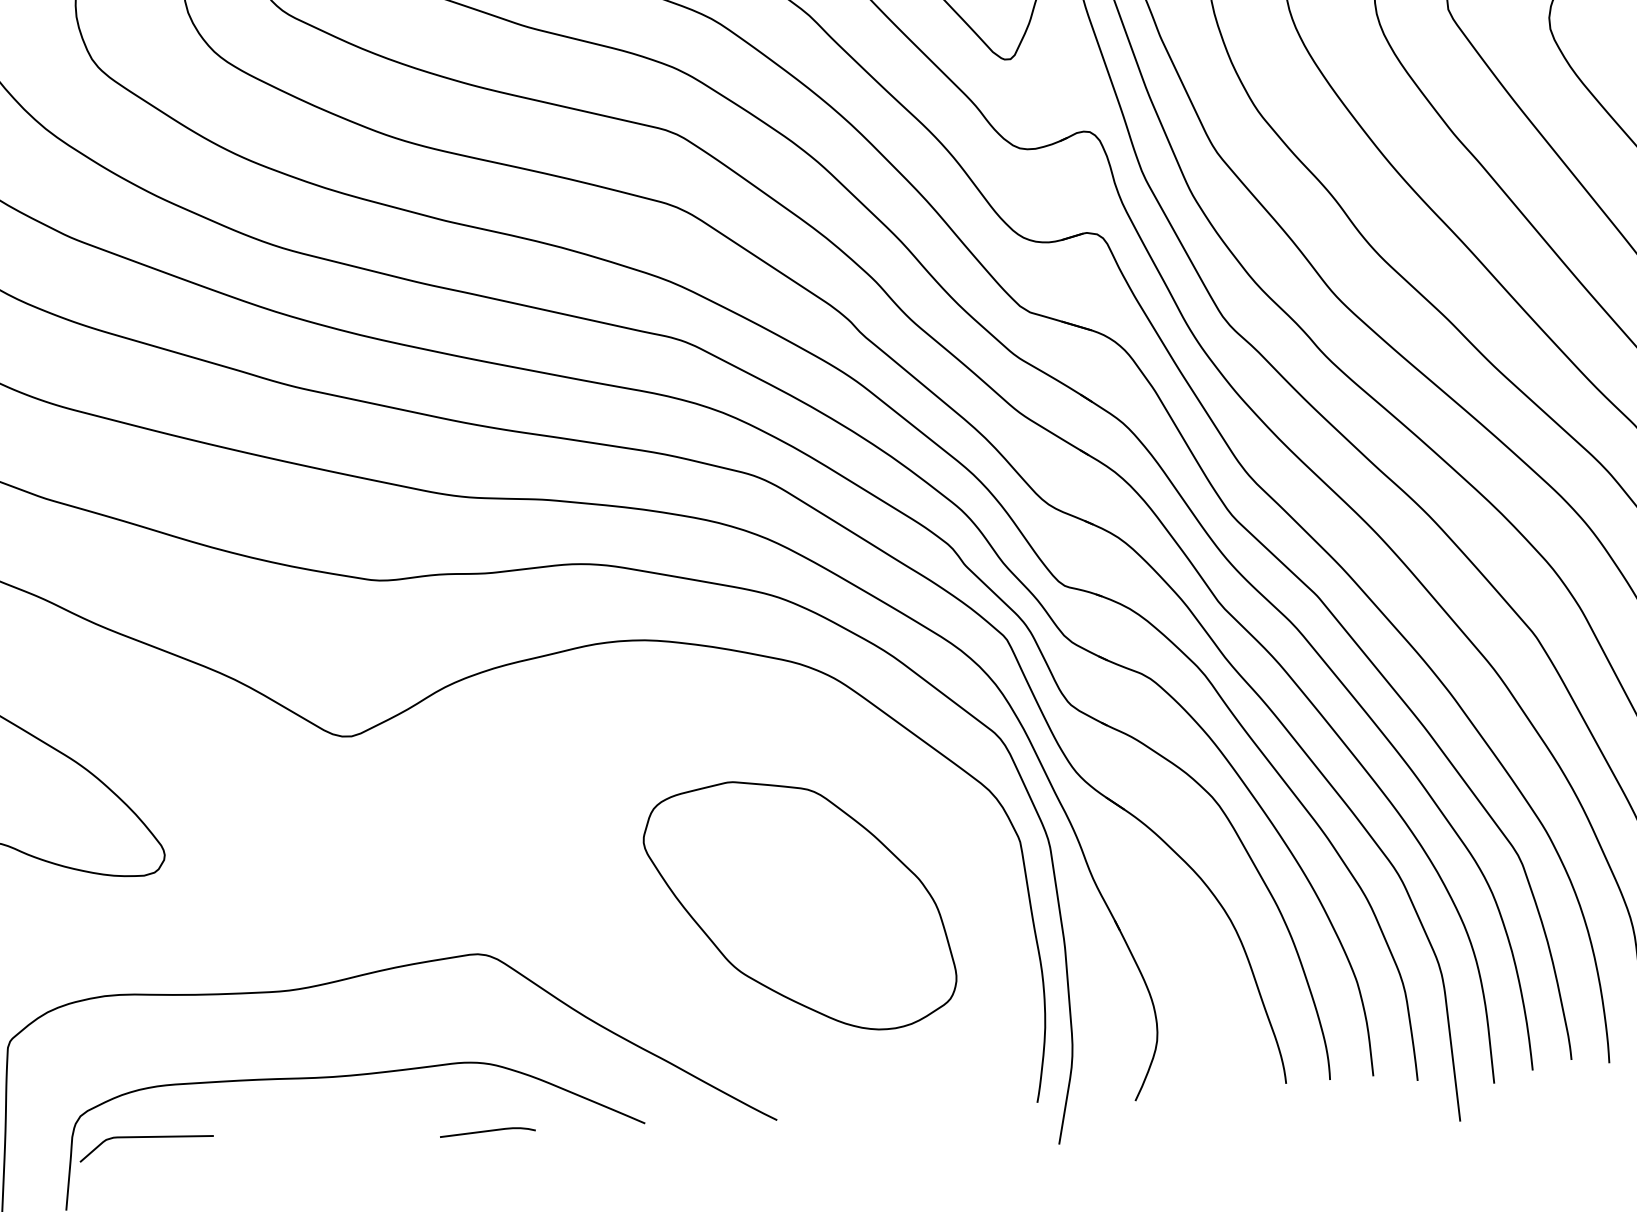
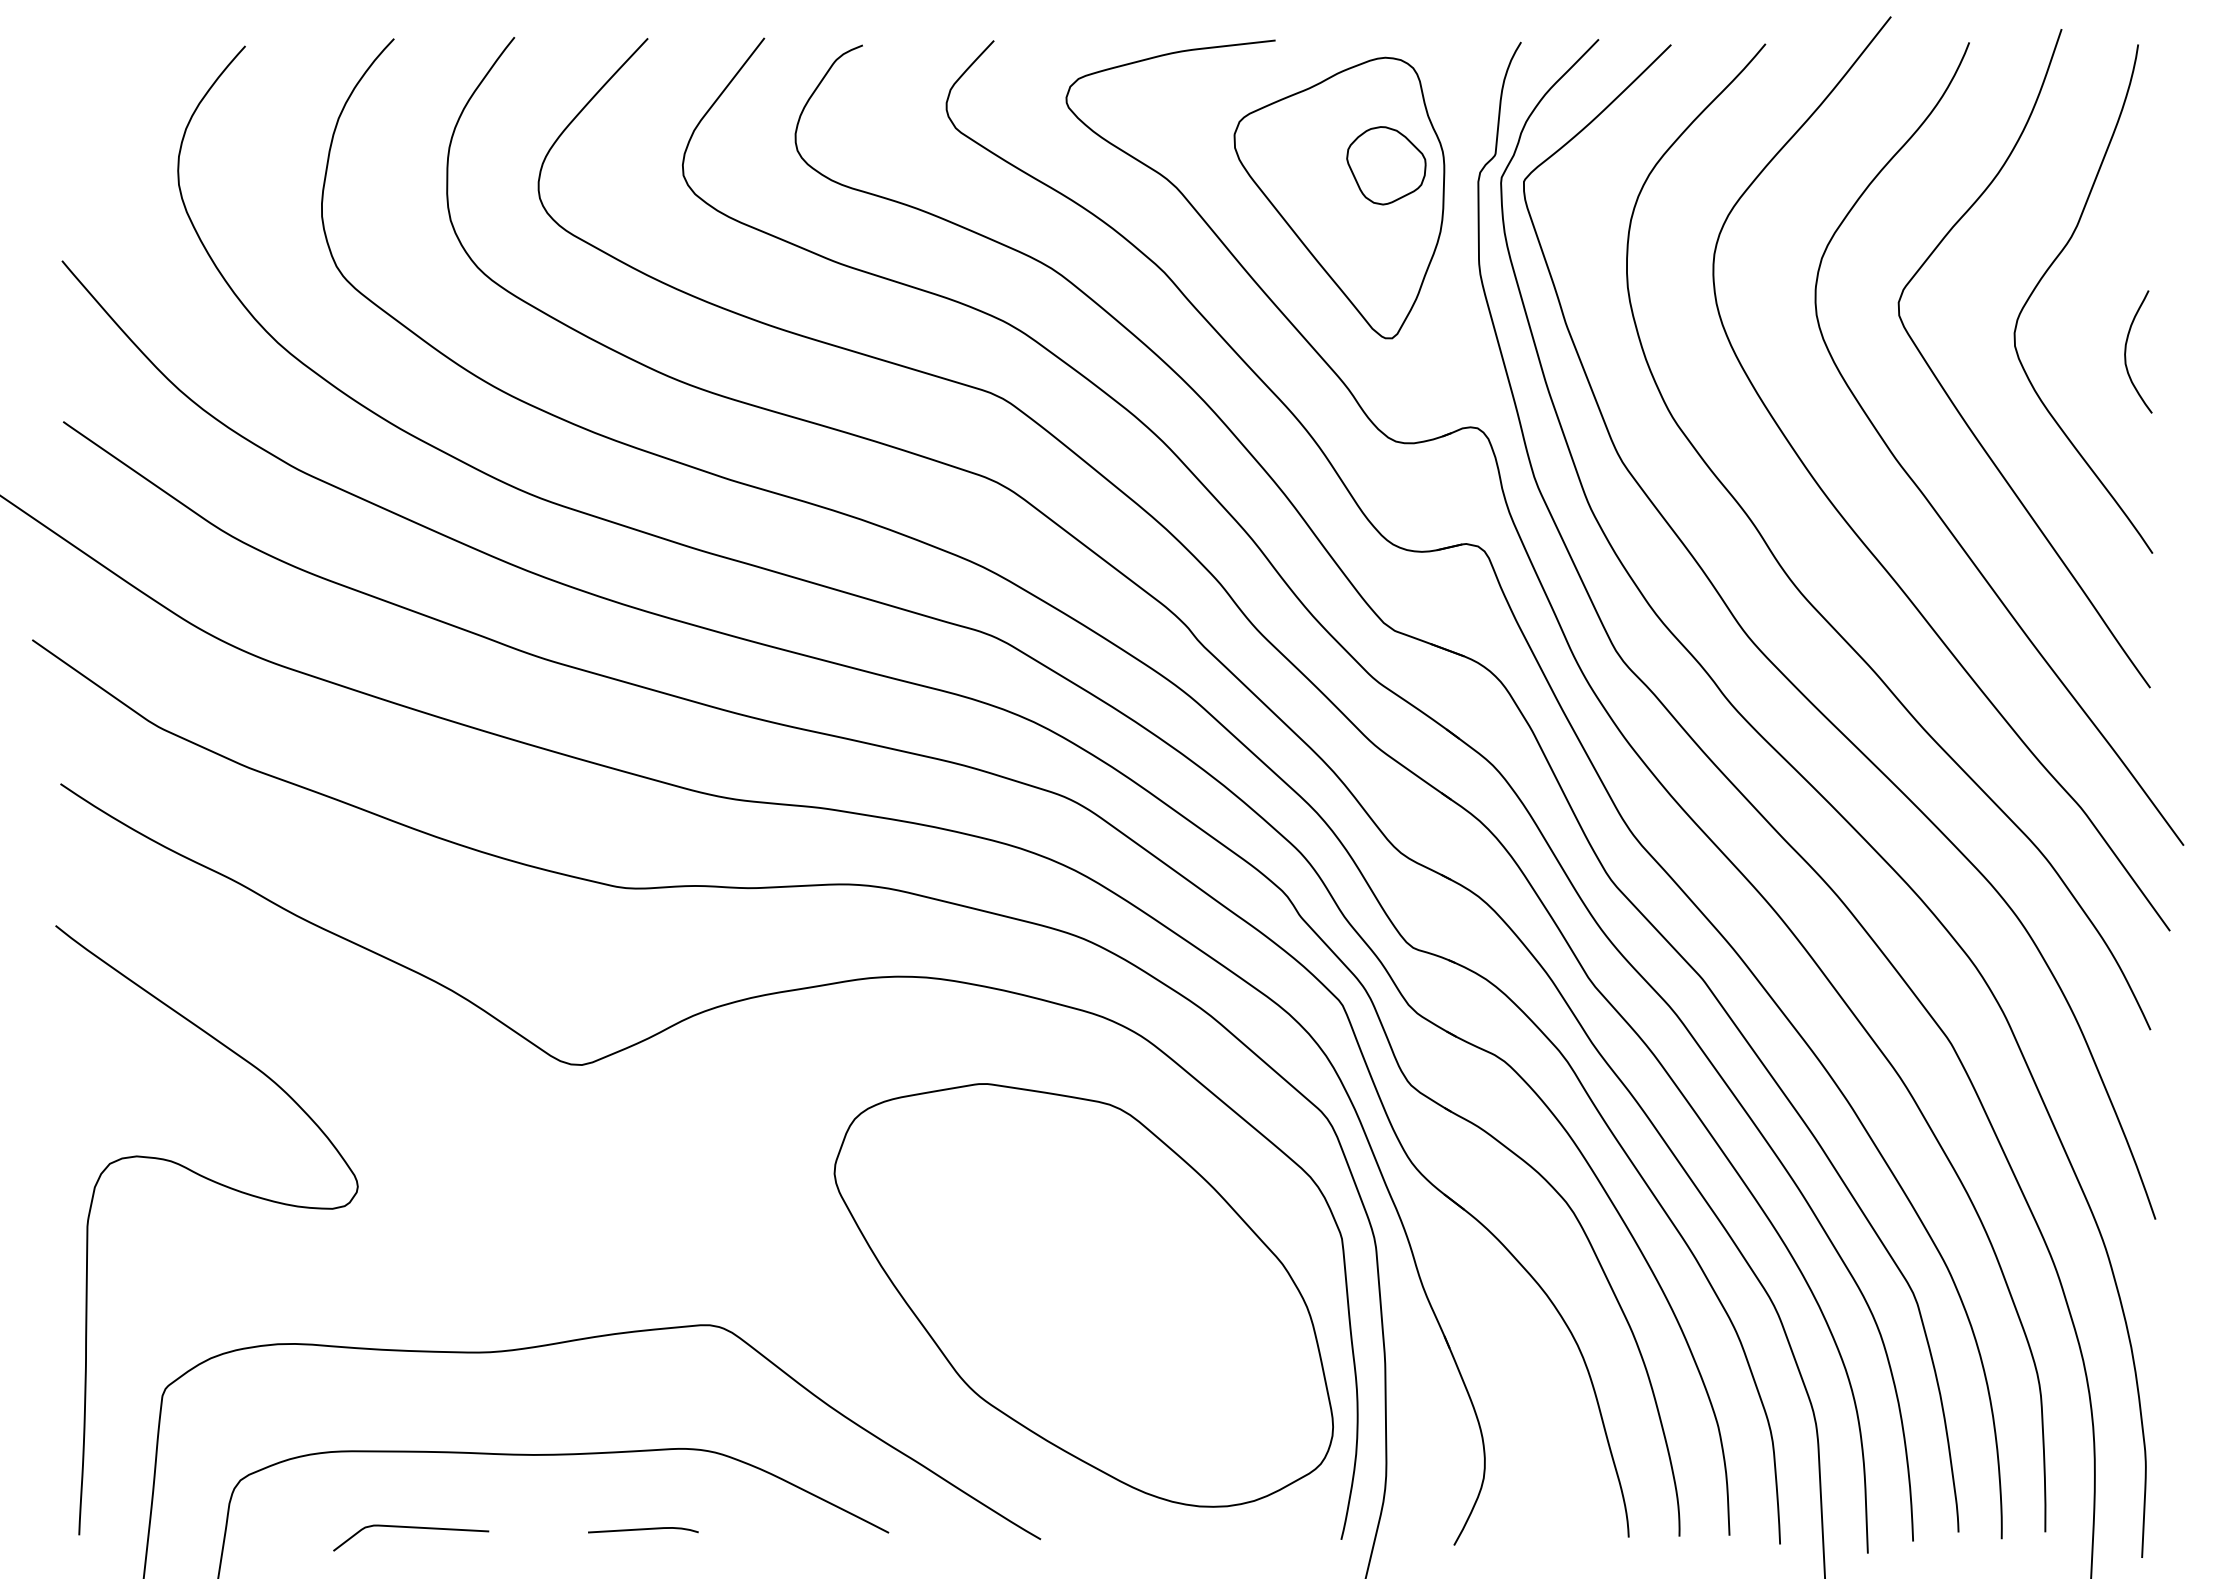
part: (799, 906) -> (1083, 1295), size x1.43
curve: (487, 1132) -> (643, 1530), moved
curve: (146, 1138) -> (411, 1528), moved

